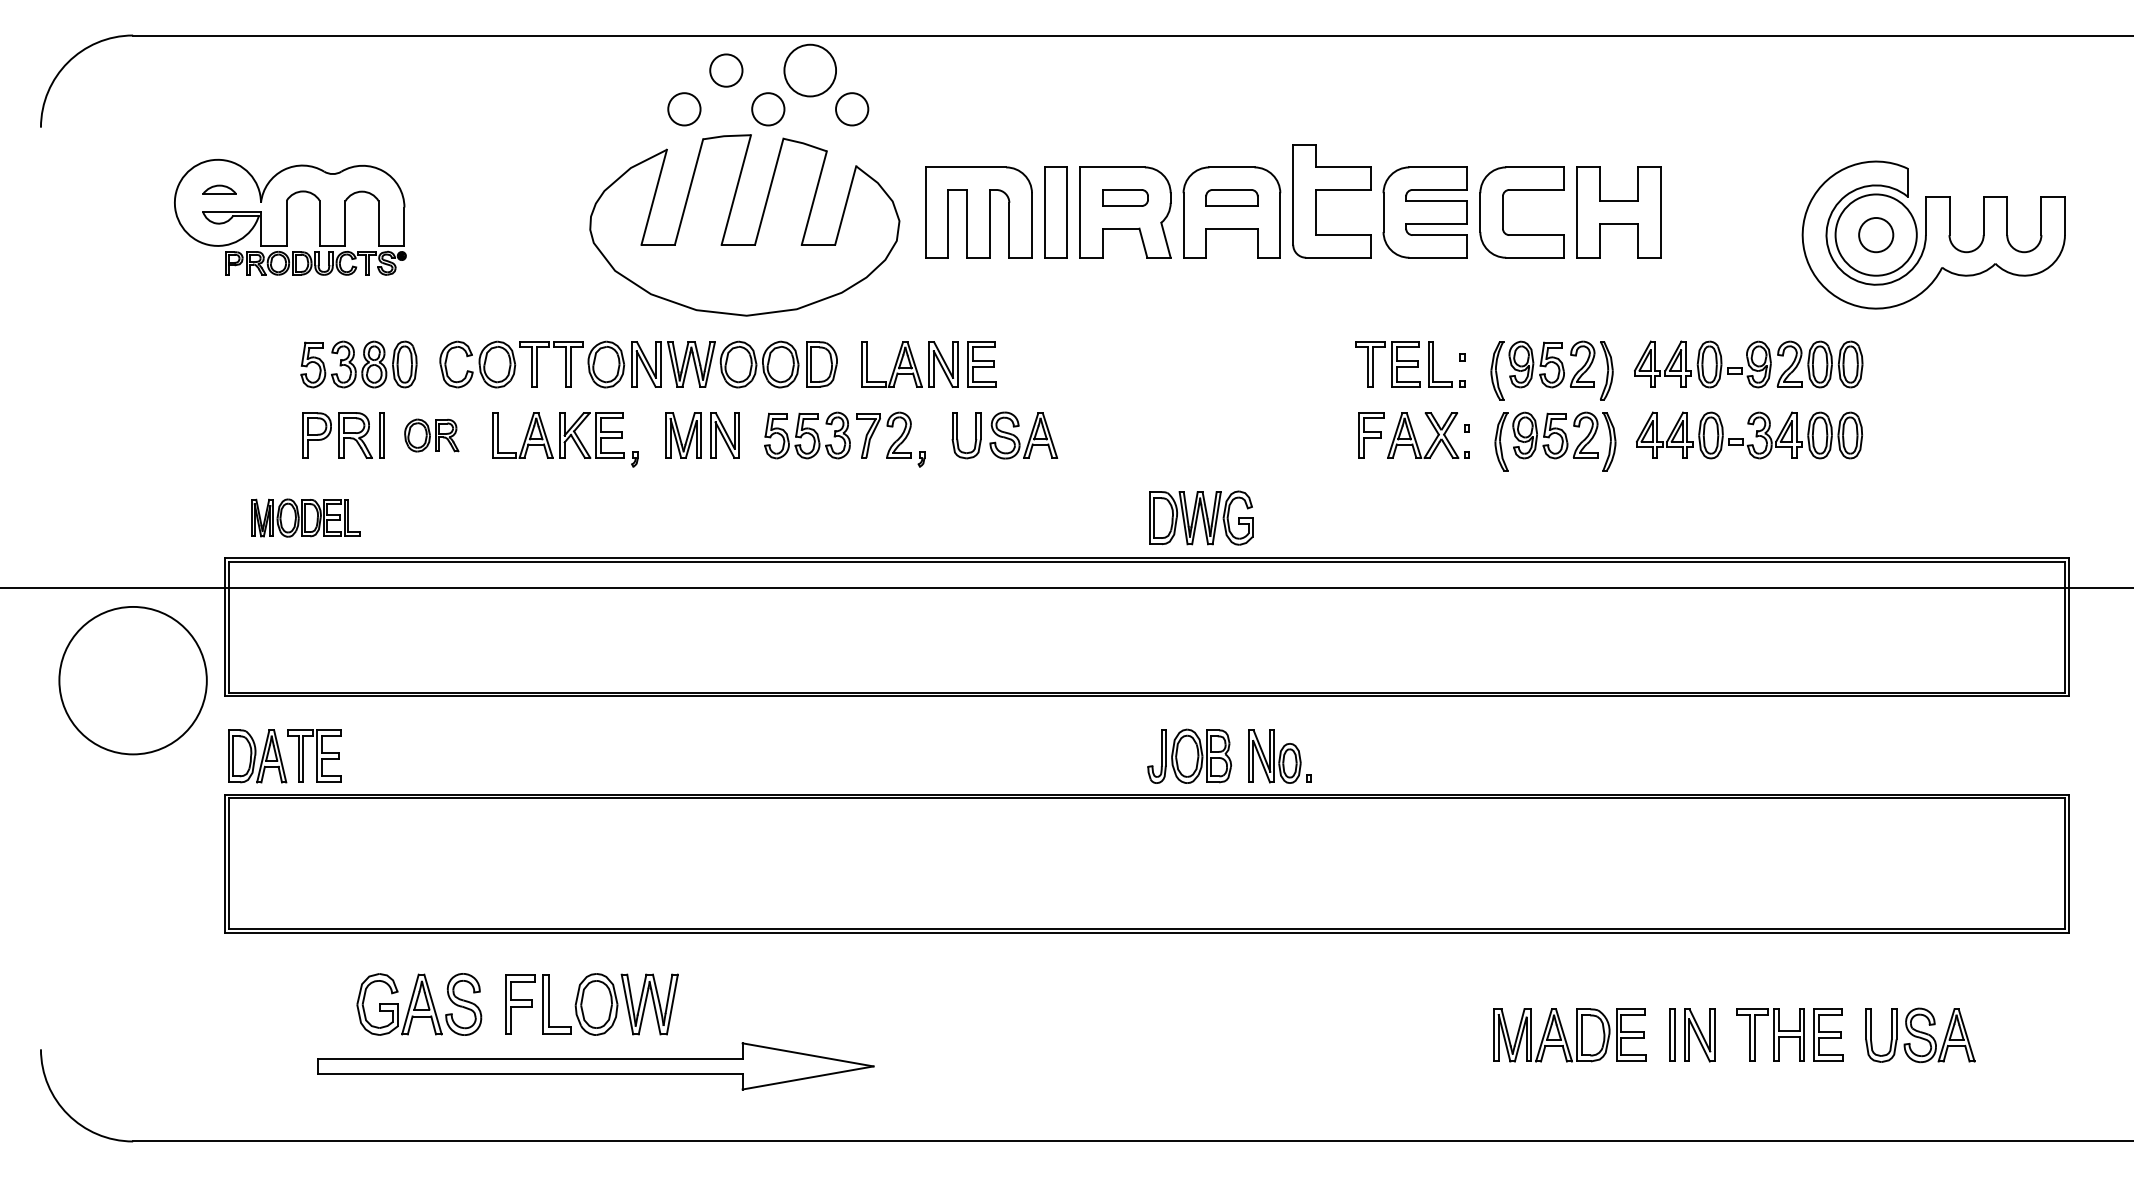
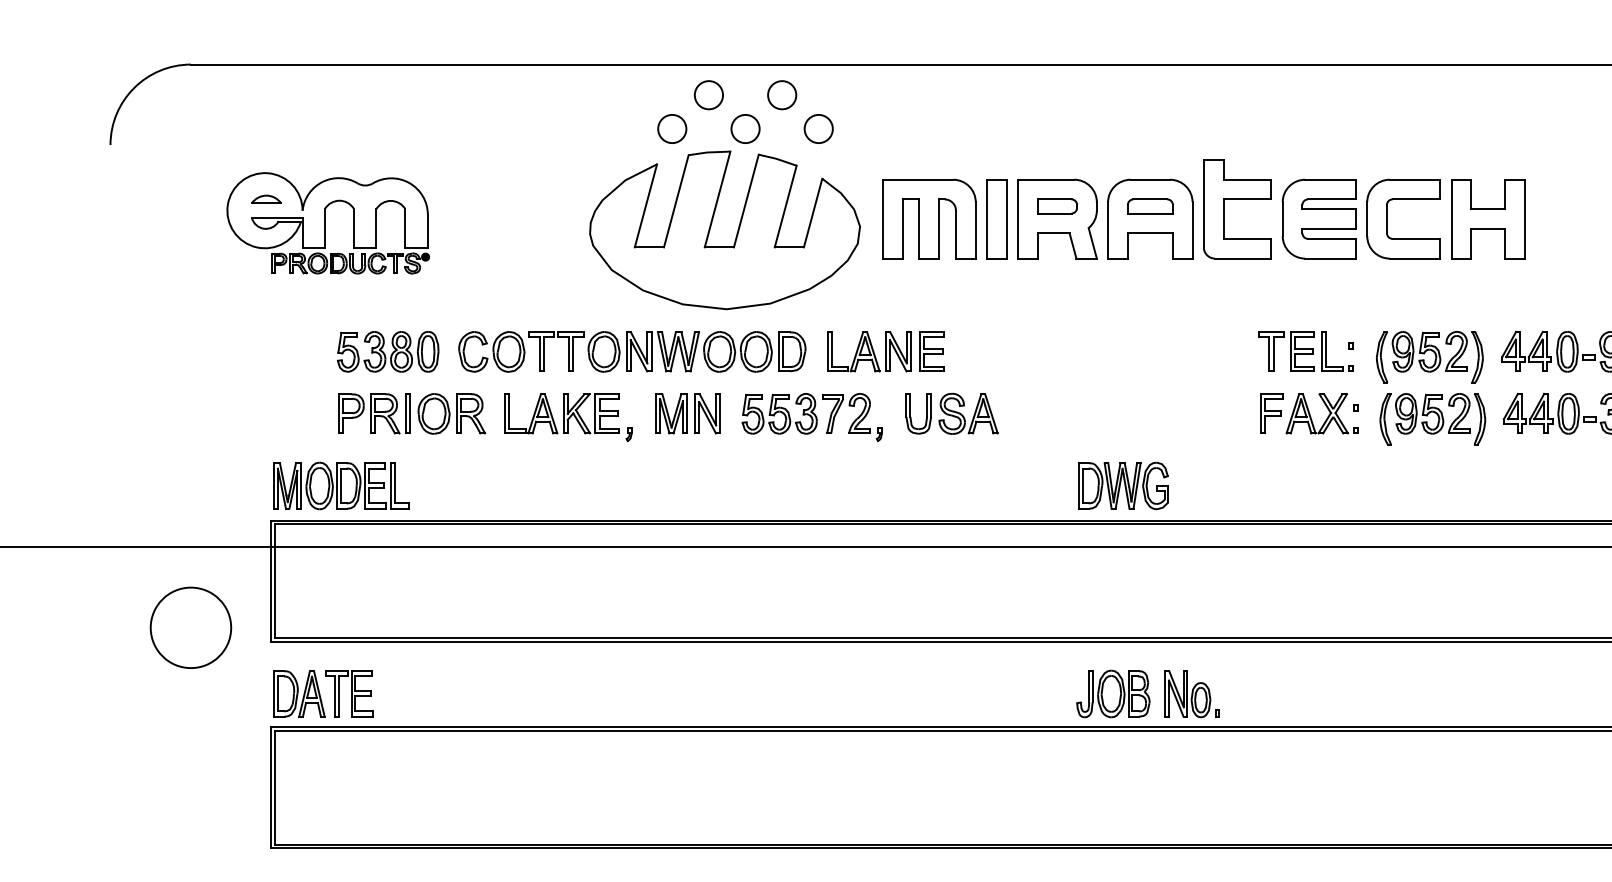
circle: (810, 70) -> (782, 95), size x0.62
part: (431, 435) -> (451, 413), size x1.43
part: (305, 517) -> (341, 485), size x1.43
circle: (133, 680) -> (191, 627), size x0.62

